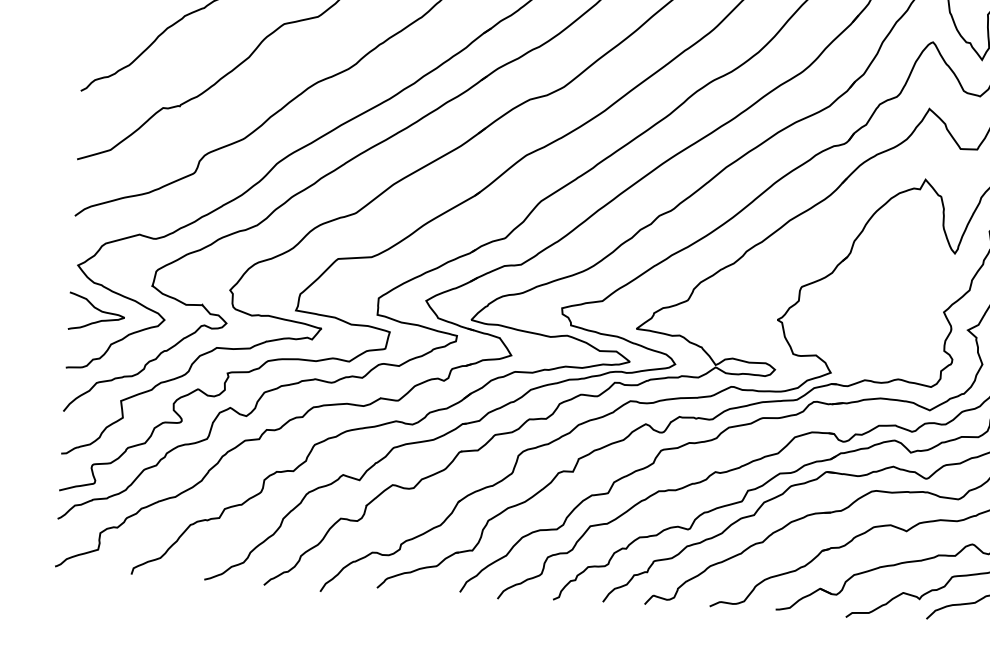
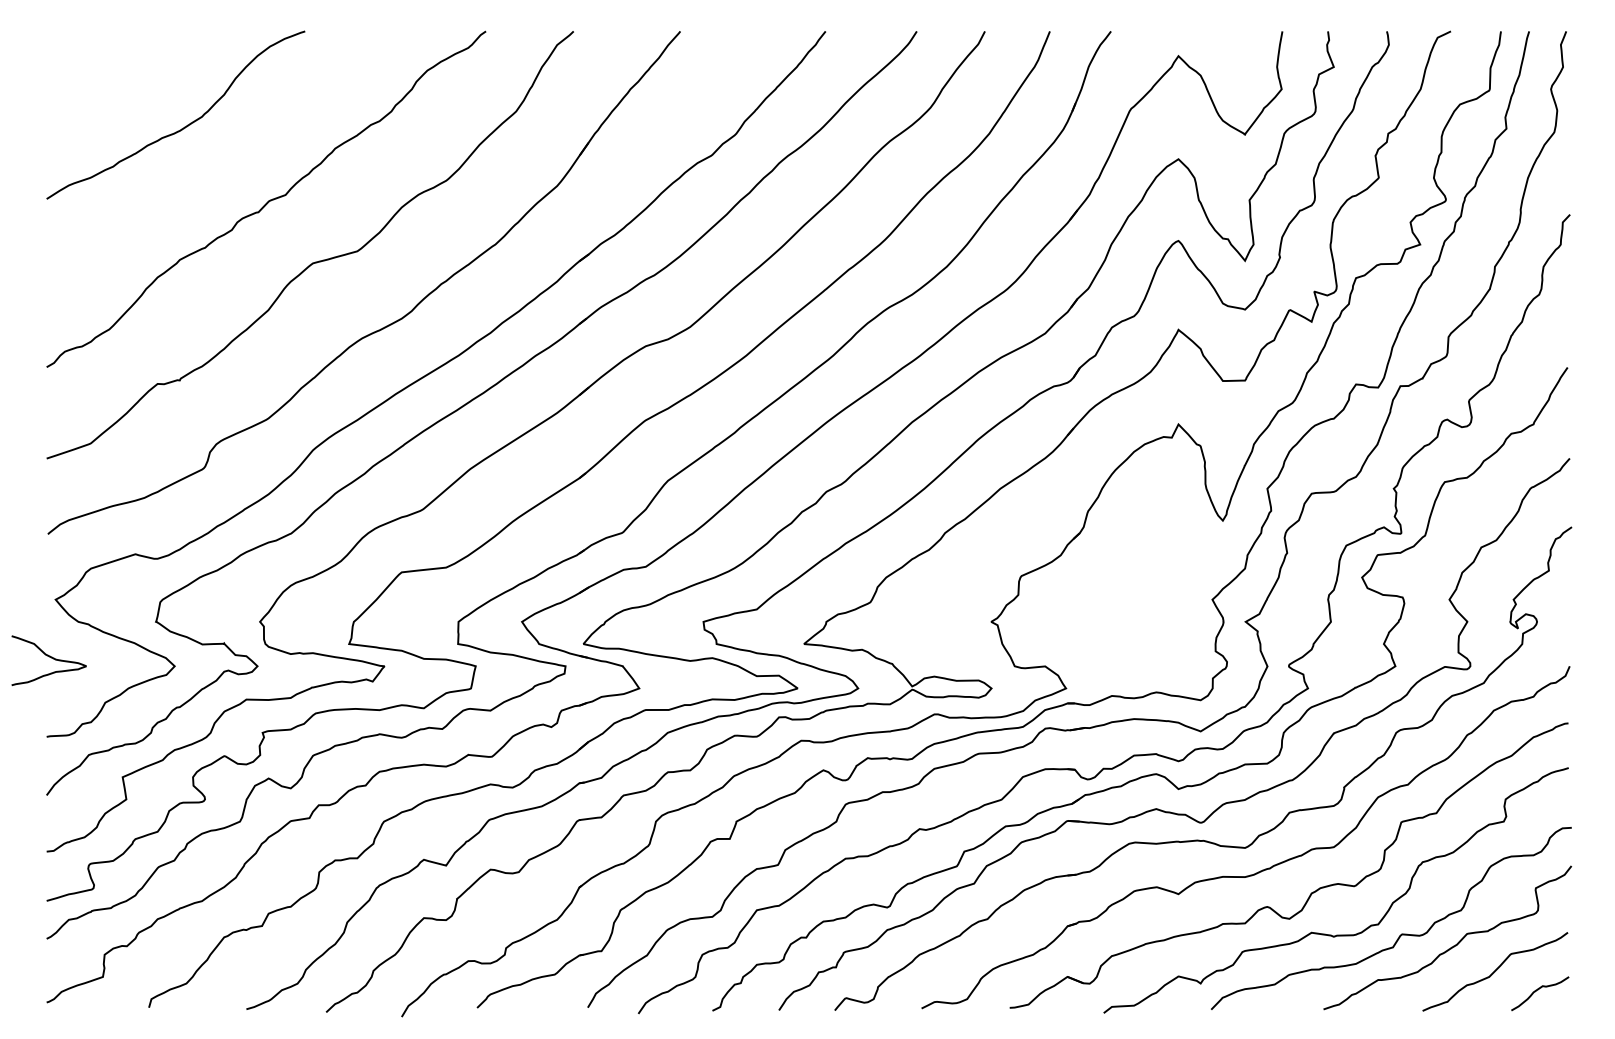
curve: (97, 309) -> (49, 657), moved

